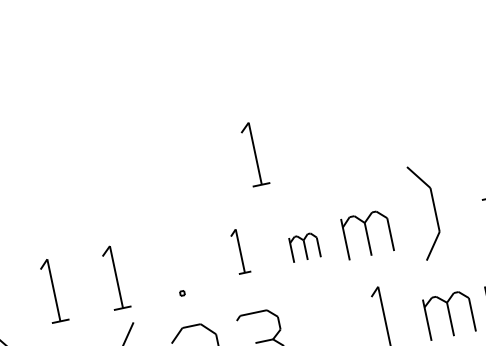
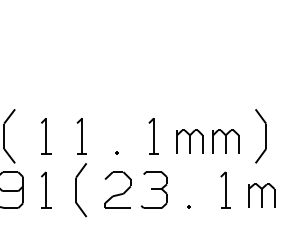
part: (253, 154) -> (172, 84), removed
part: (304, 246) -> (189, 141), size x1.67
part: (239, 251) -> (153, 136), size x1.43

